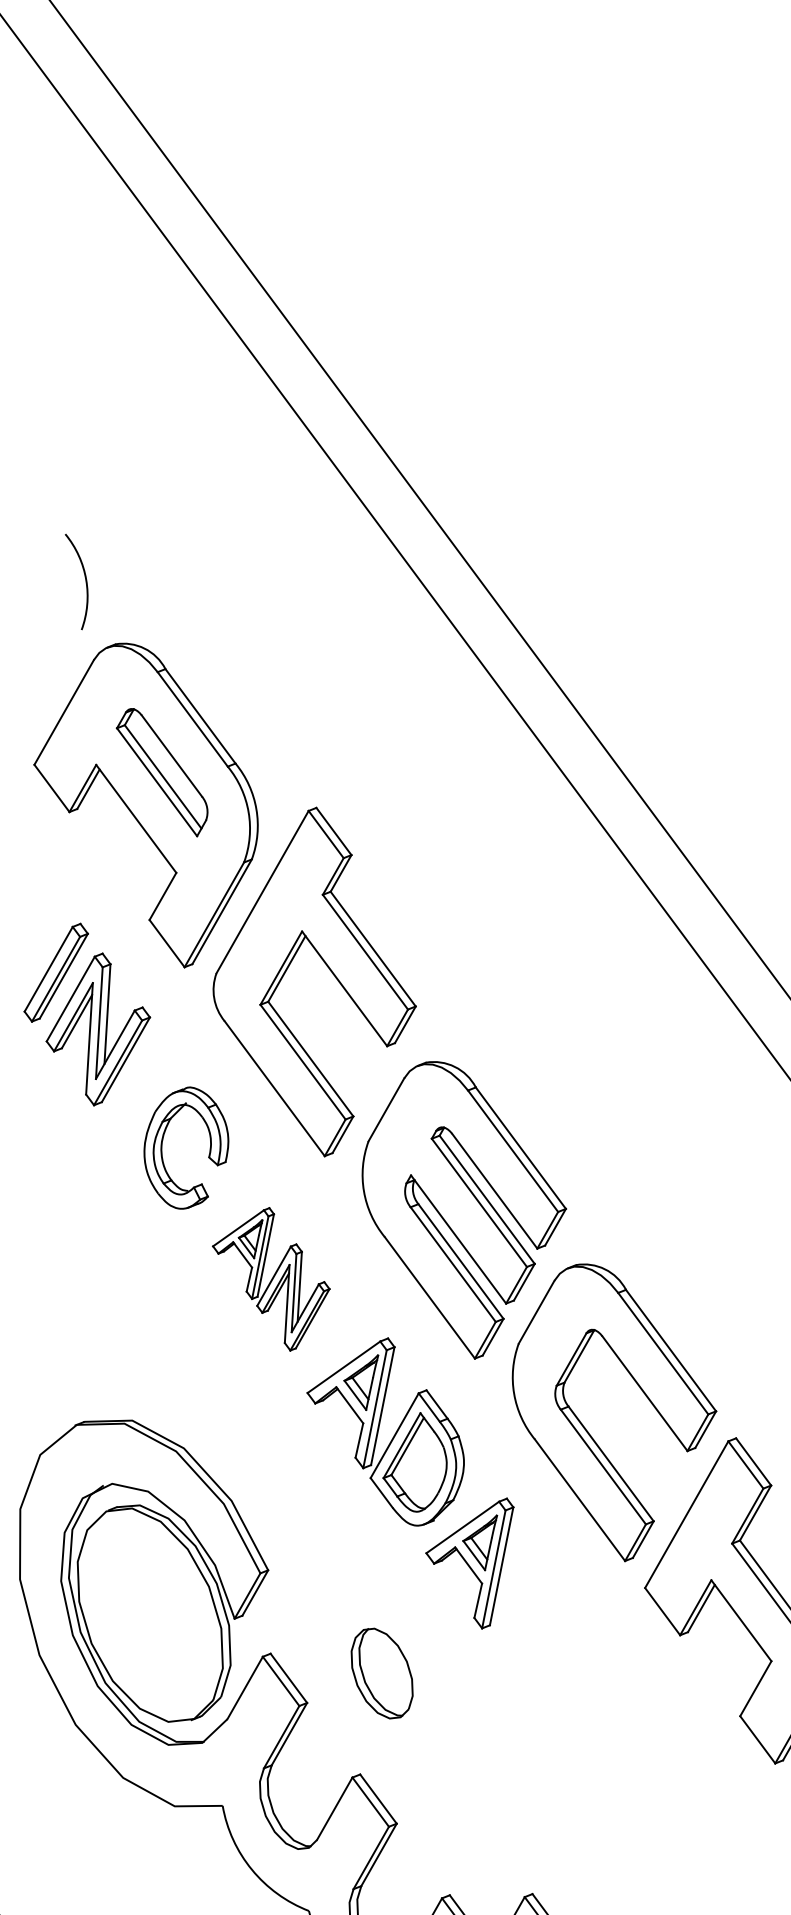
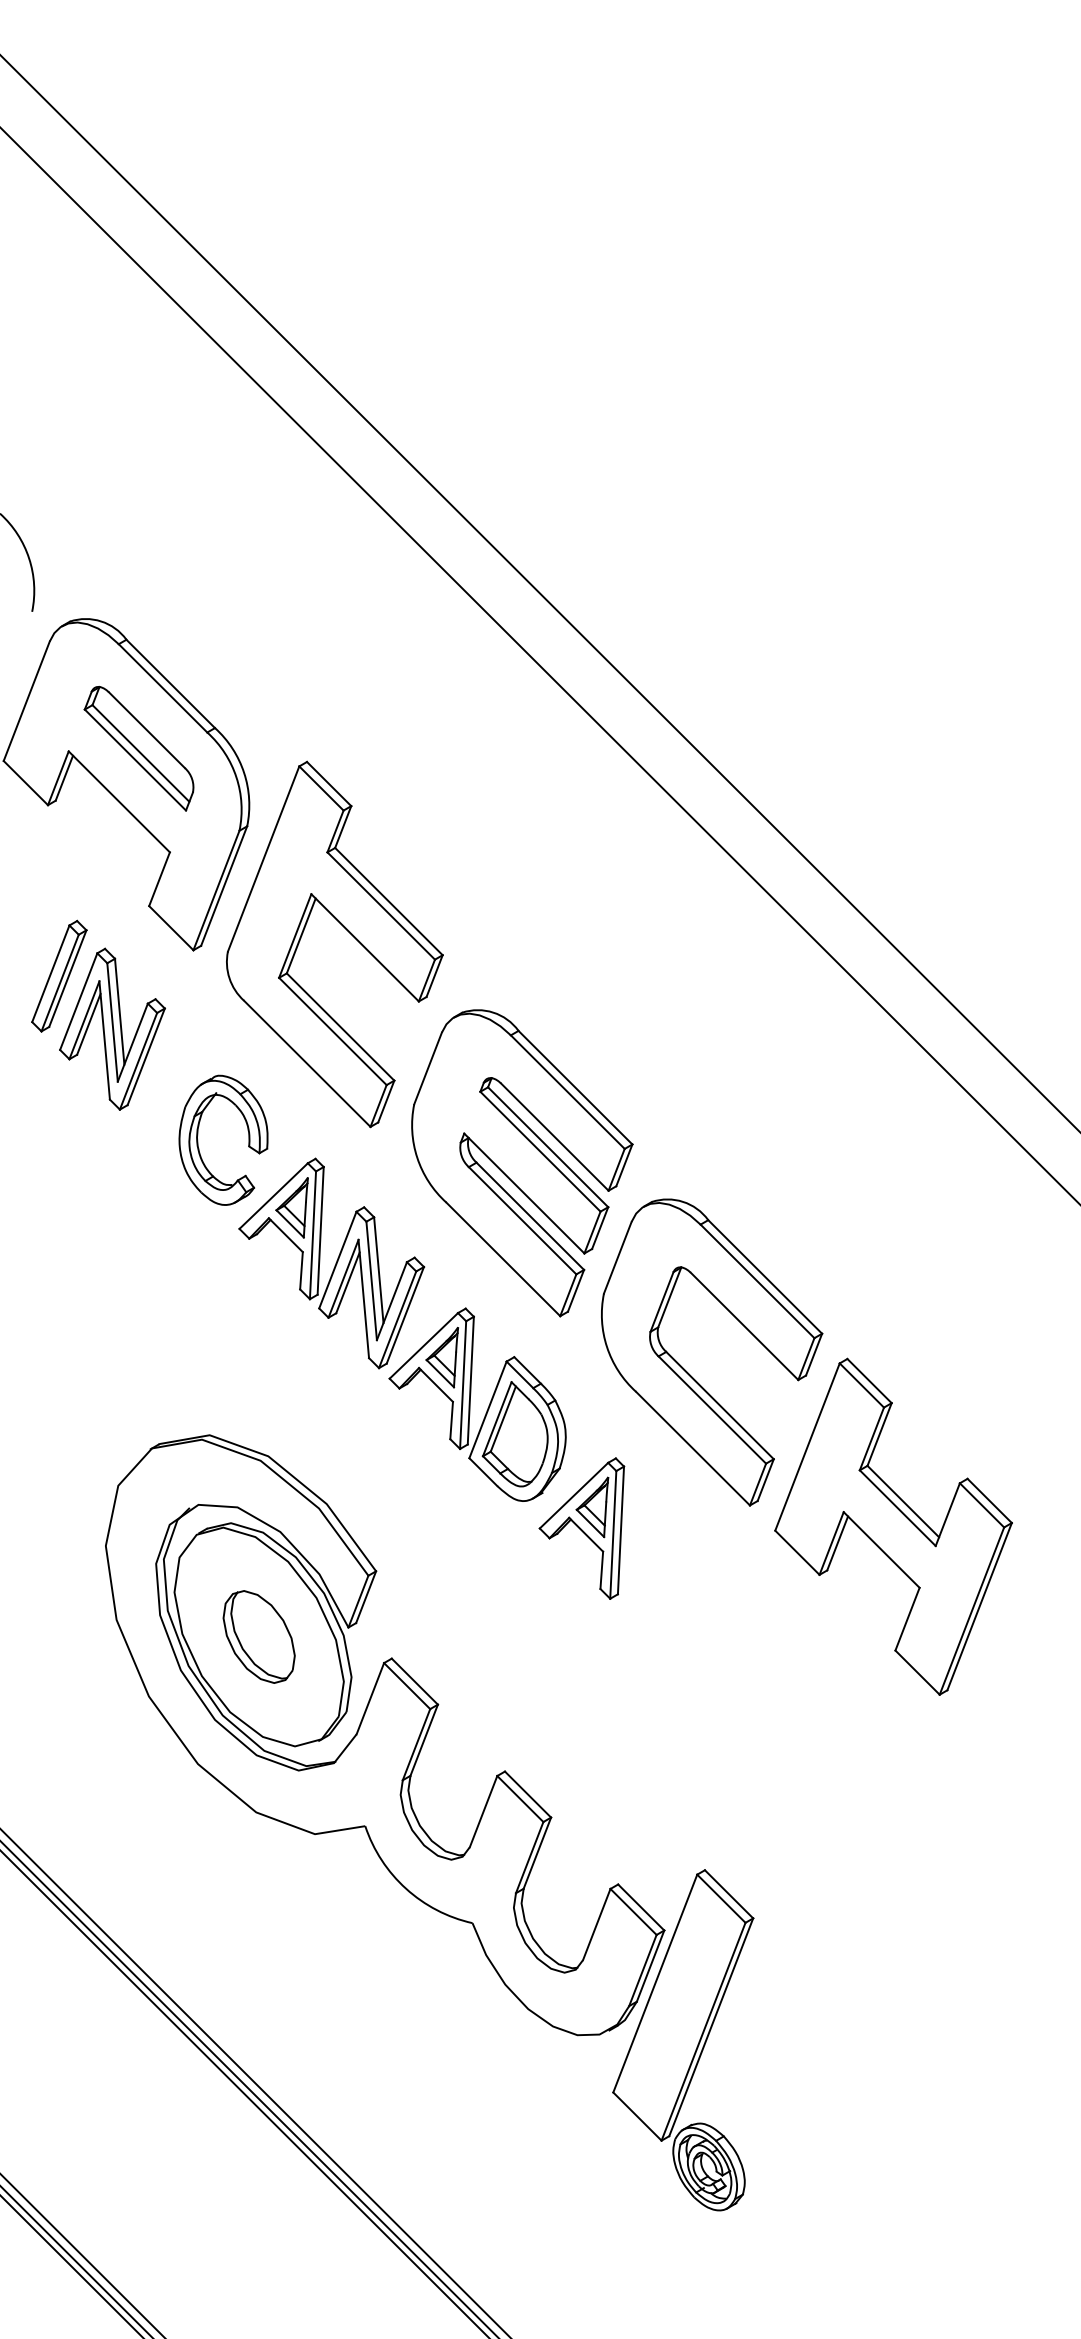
part: (269, 1277) -> (331, 1263), size x1.43
part: (381, 1673) -> (258, 1636), moved

